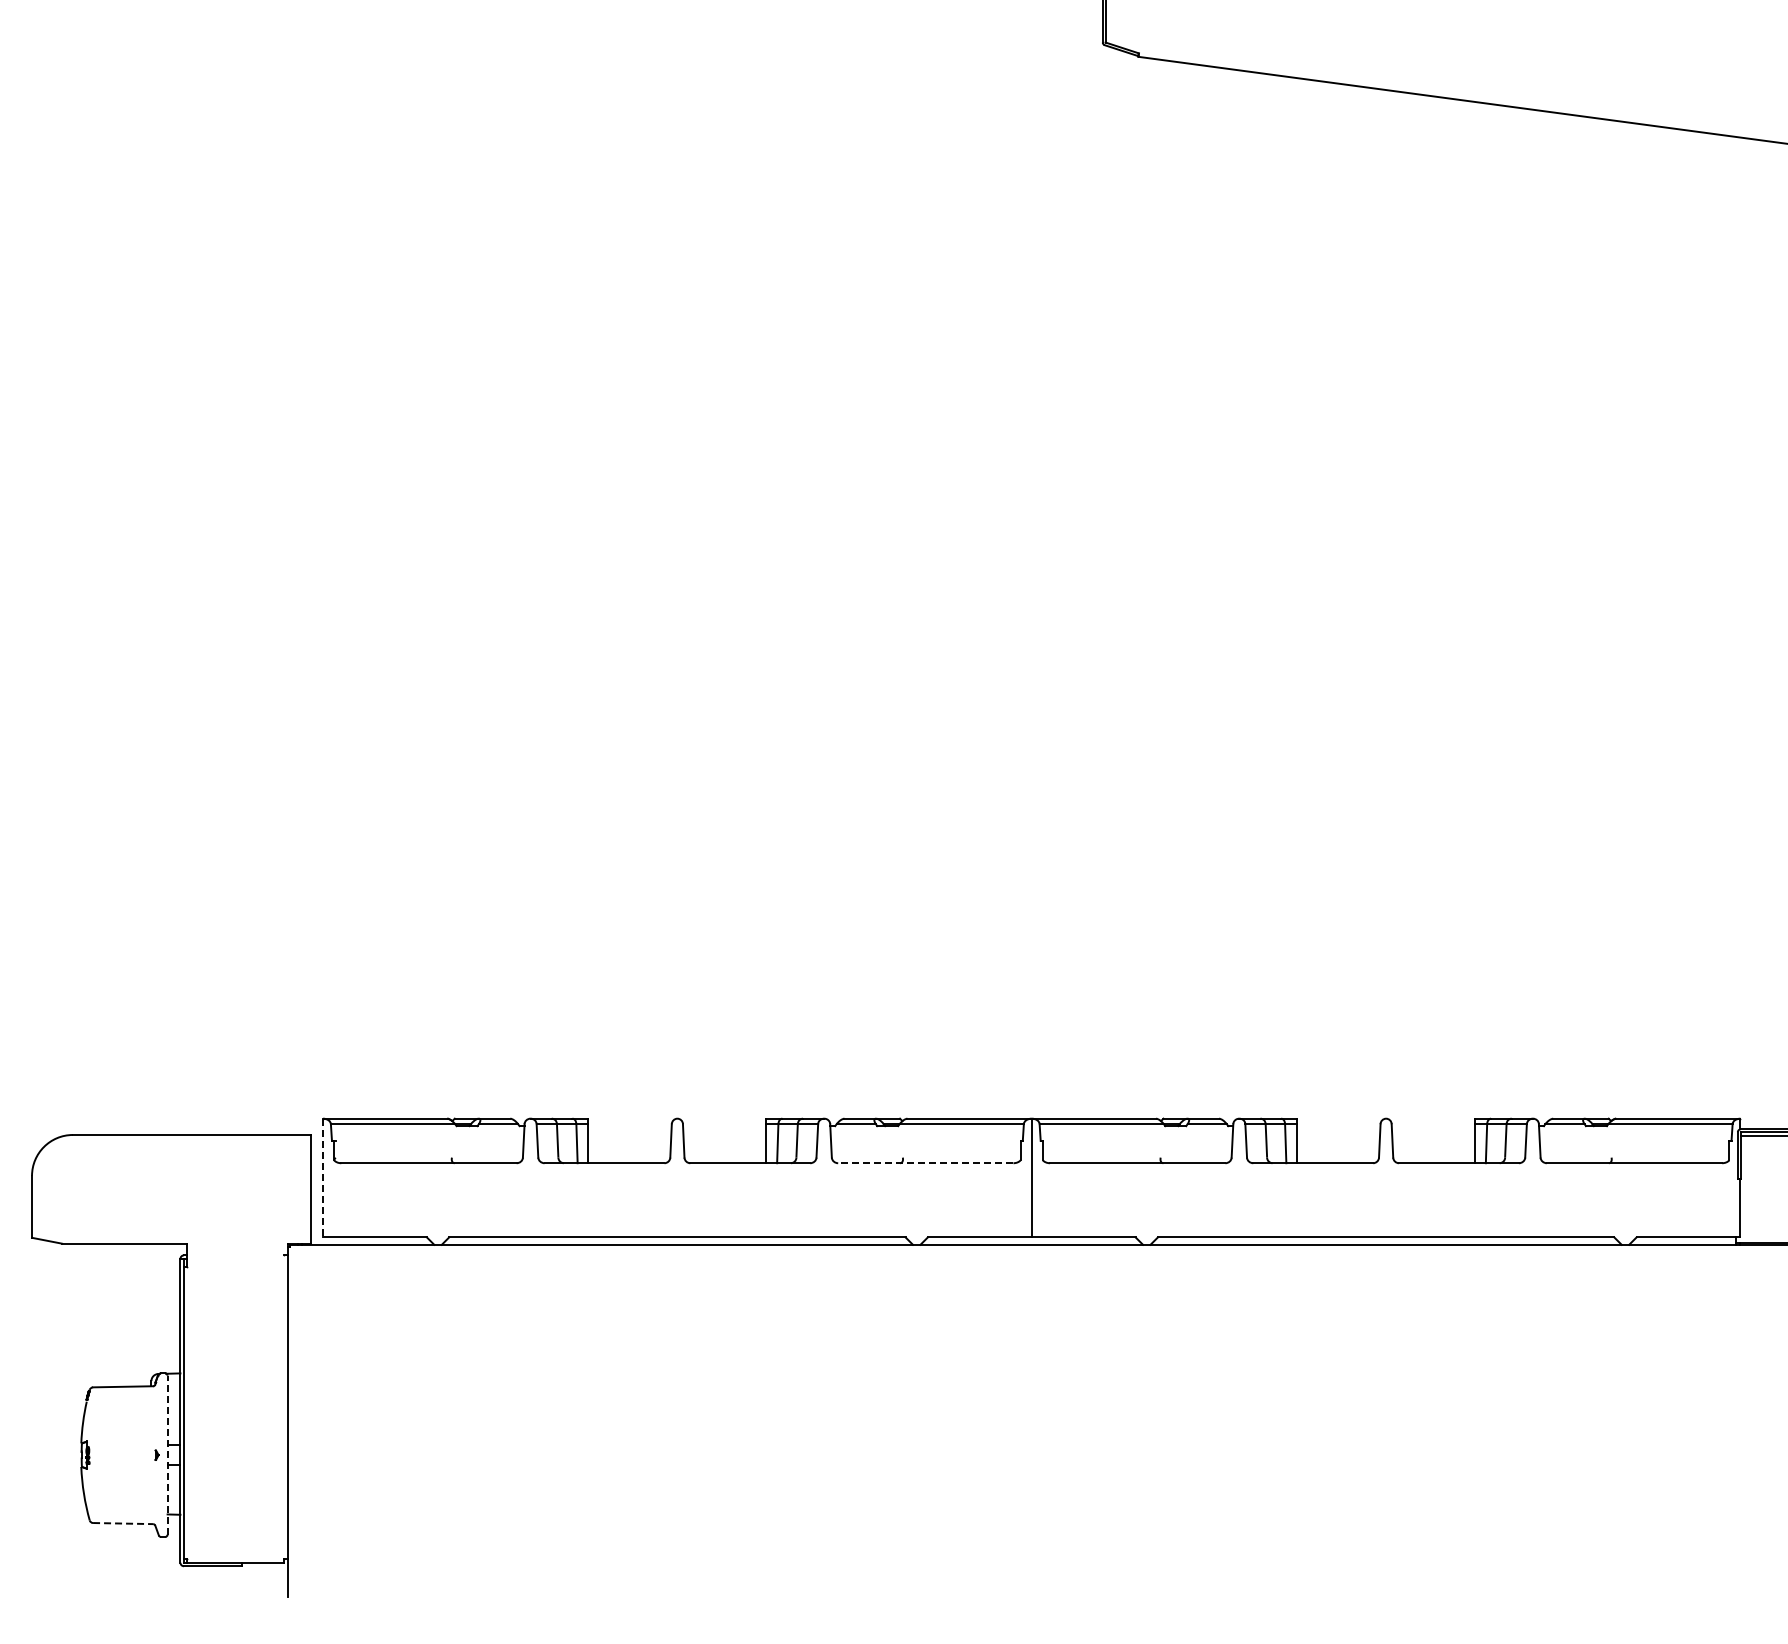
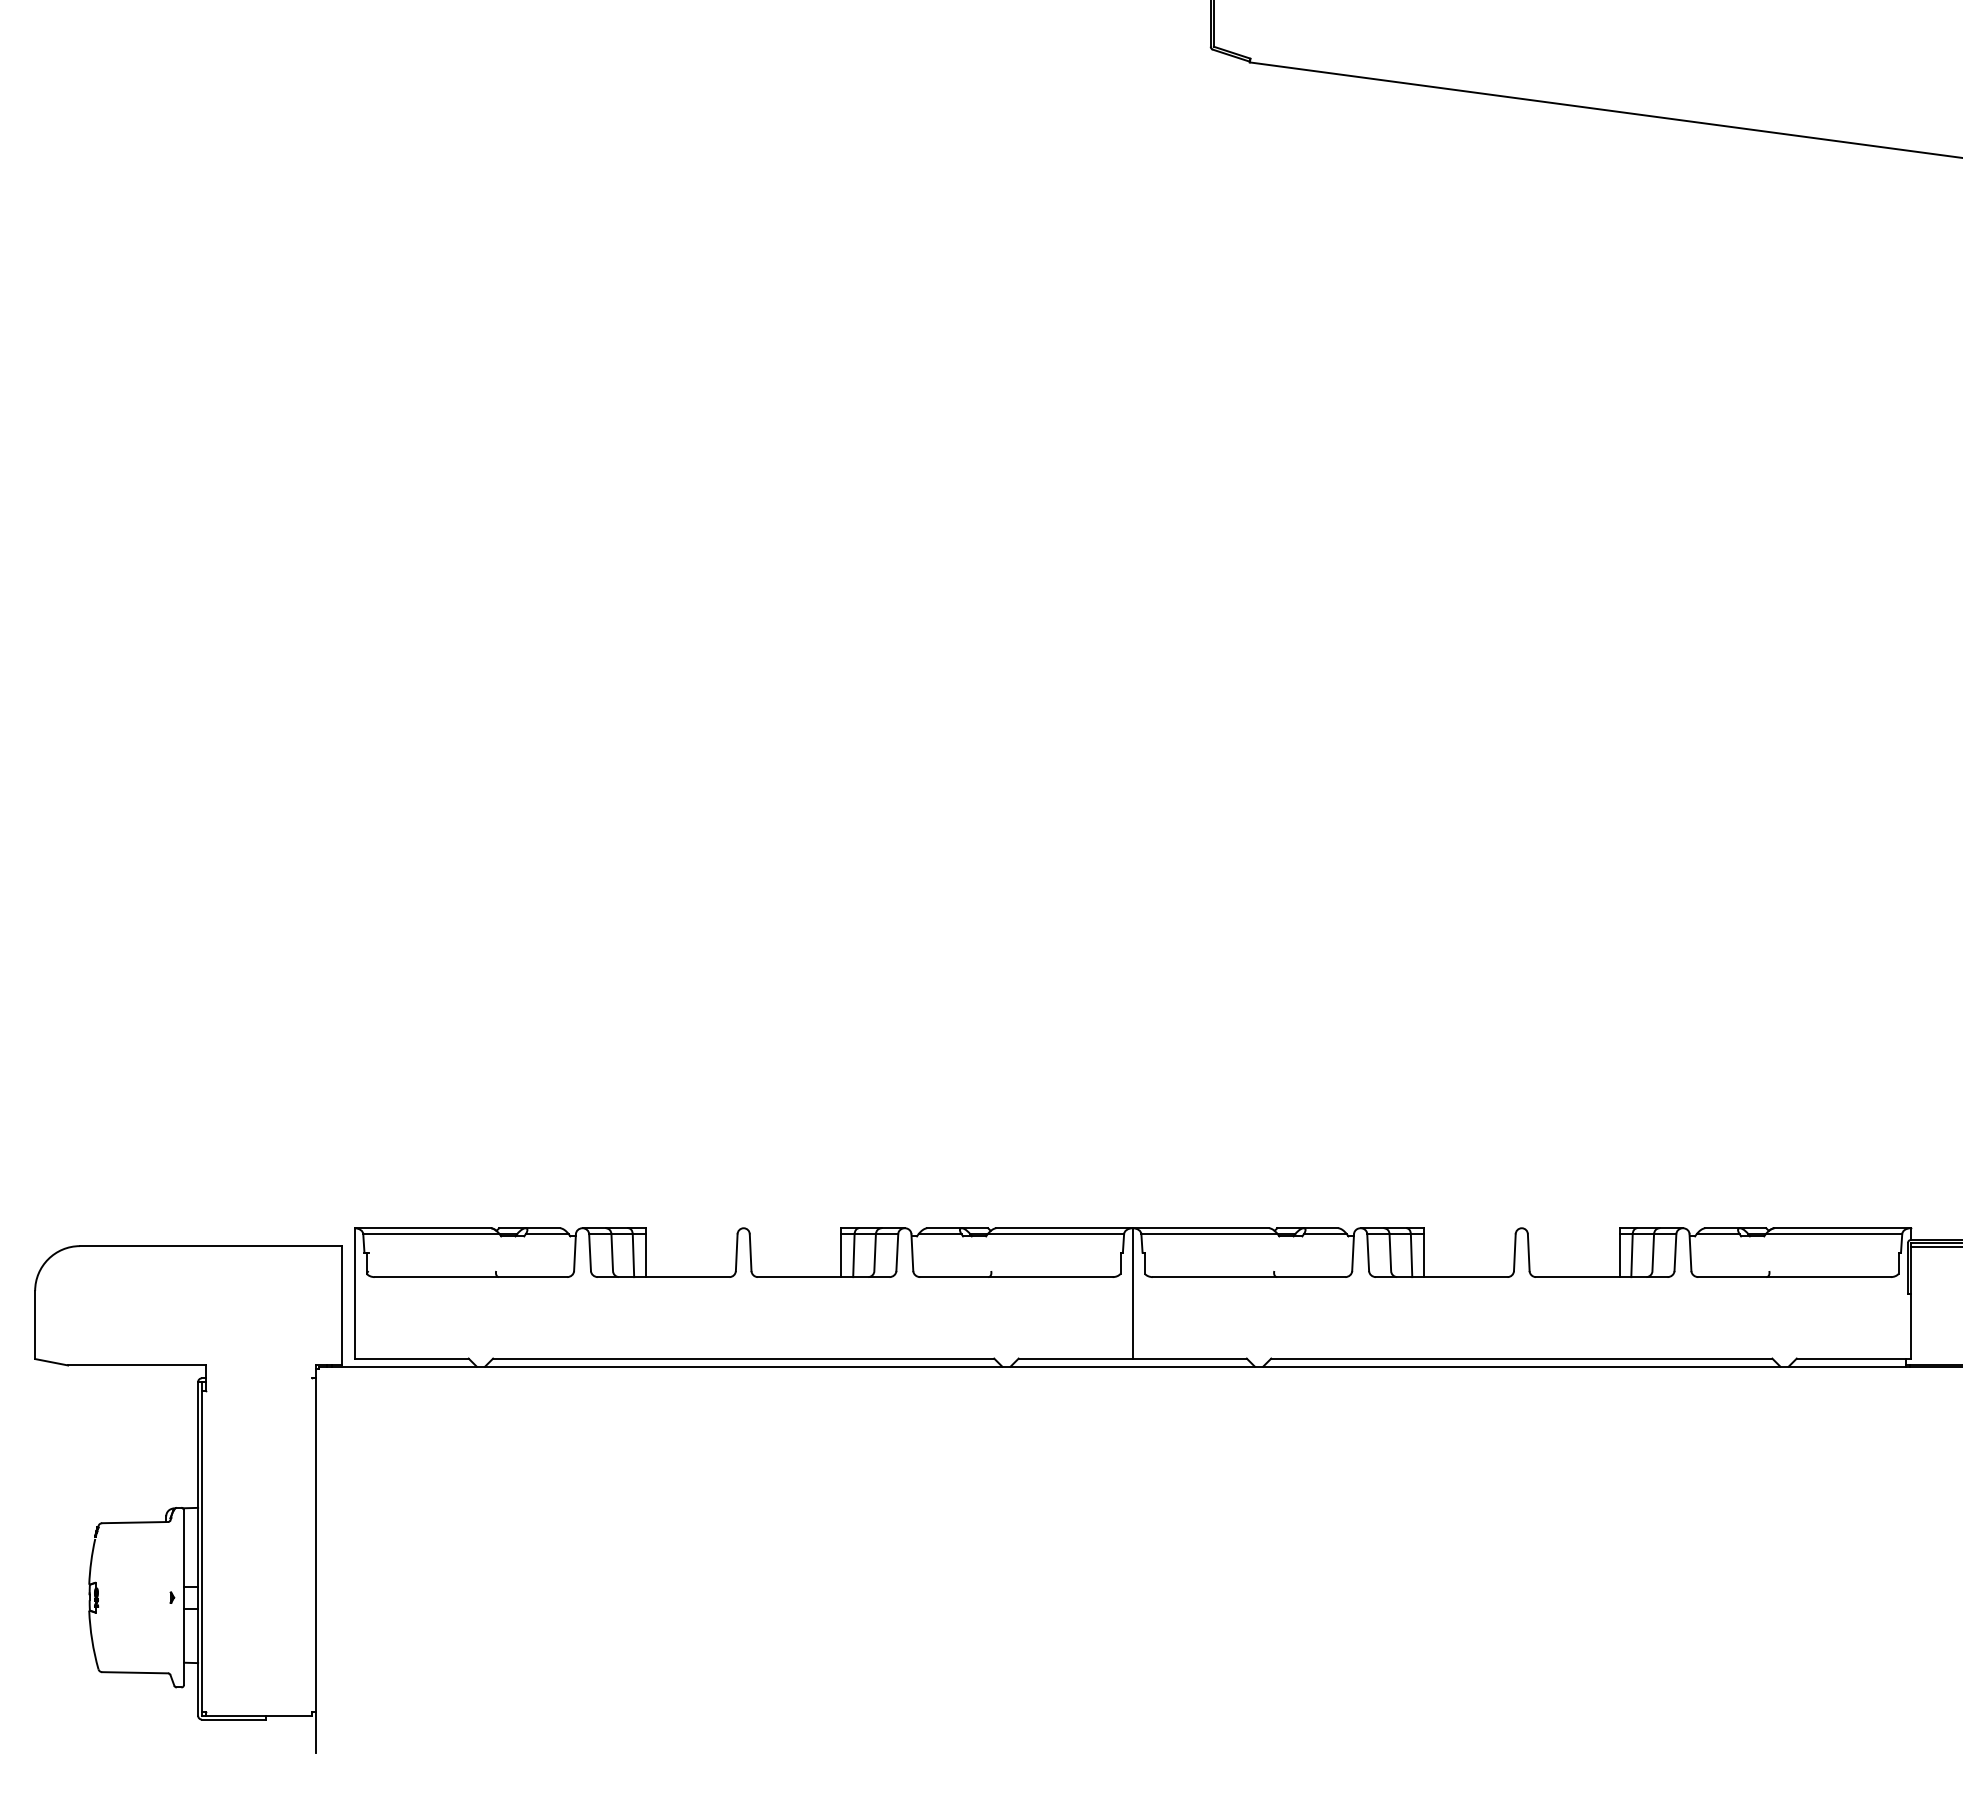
line: (925, 1163) -> (1016, 1277), dashed -> solid
line: (323, 1178) -> (355, 1293), dashed -> solid
line: (167, 1454) -> (183, 1596), dashed -> solid
line: (123, 1523) -> (135, 1672), dashed -> solid

